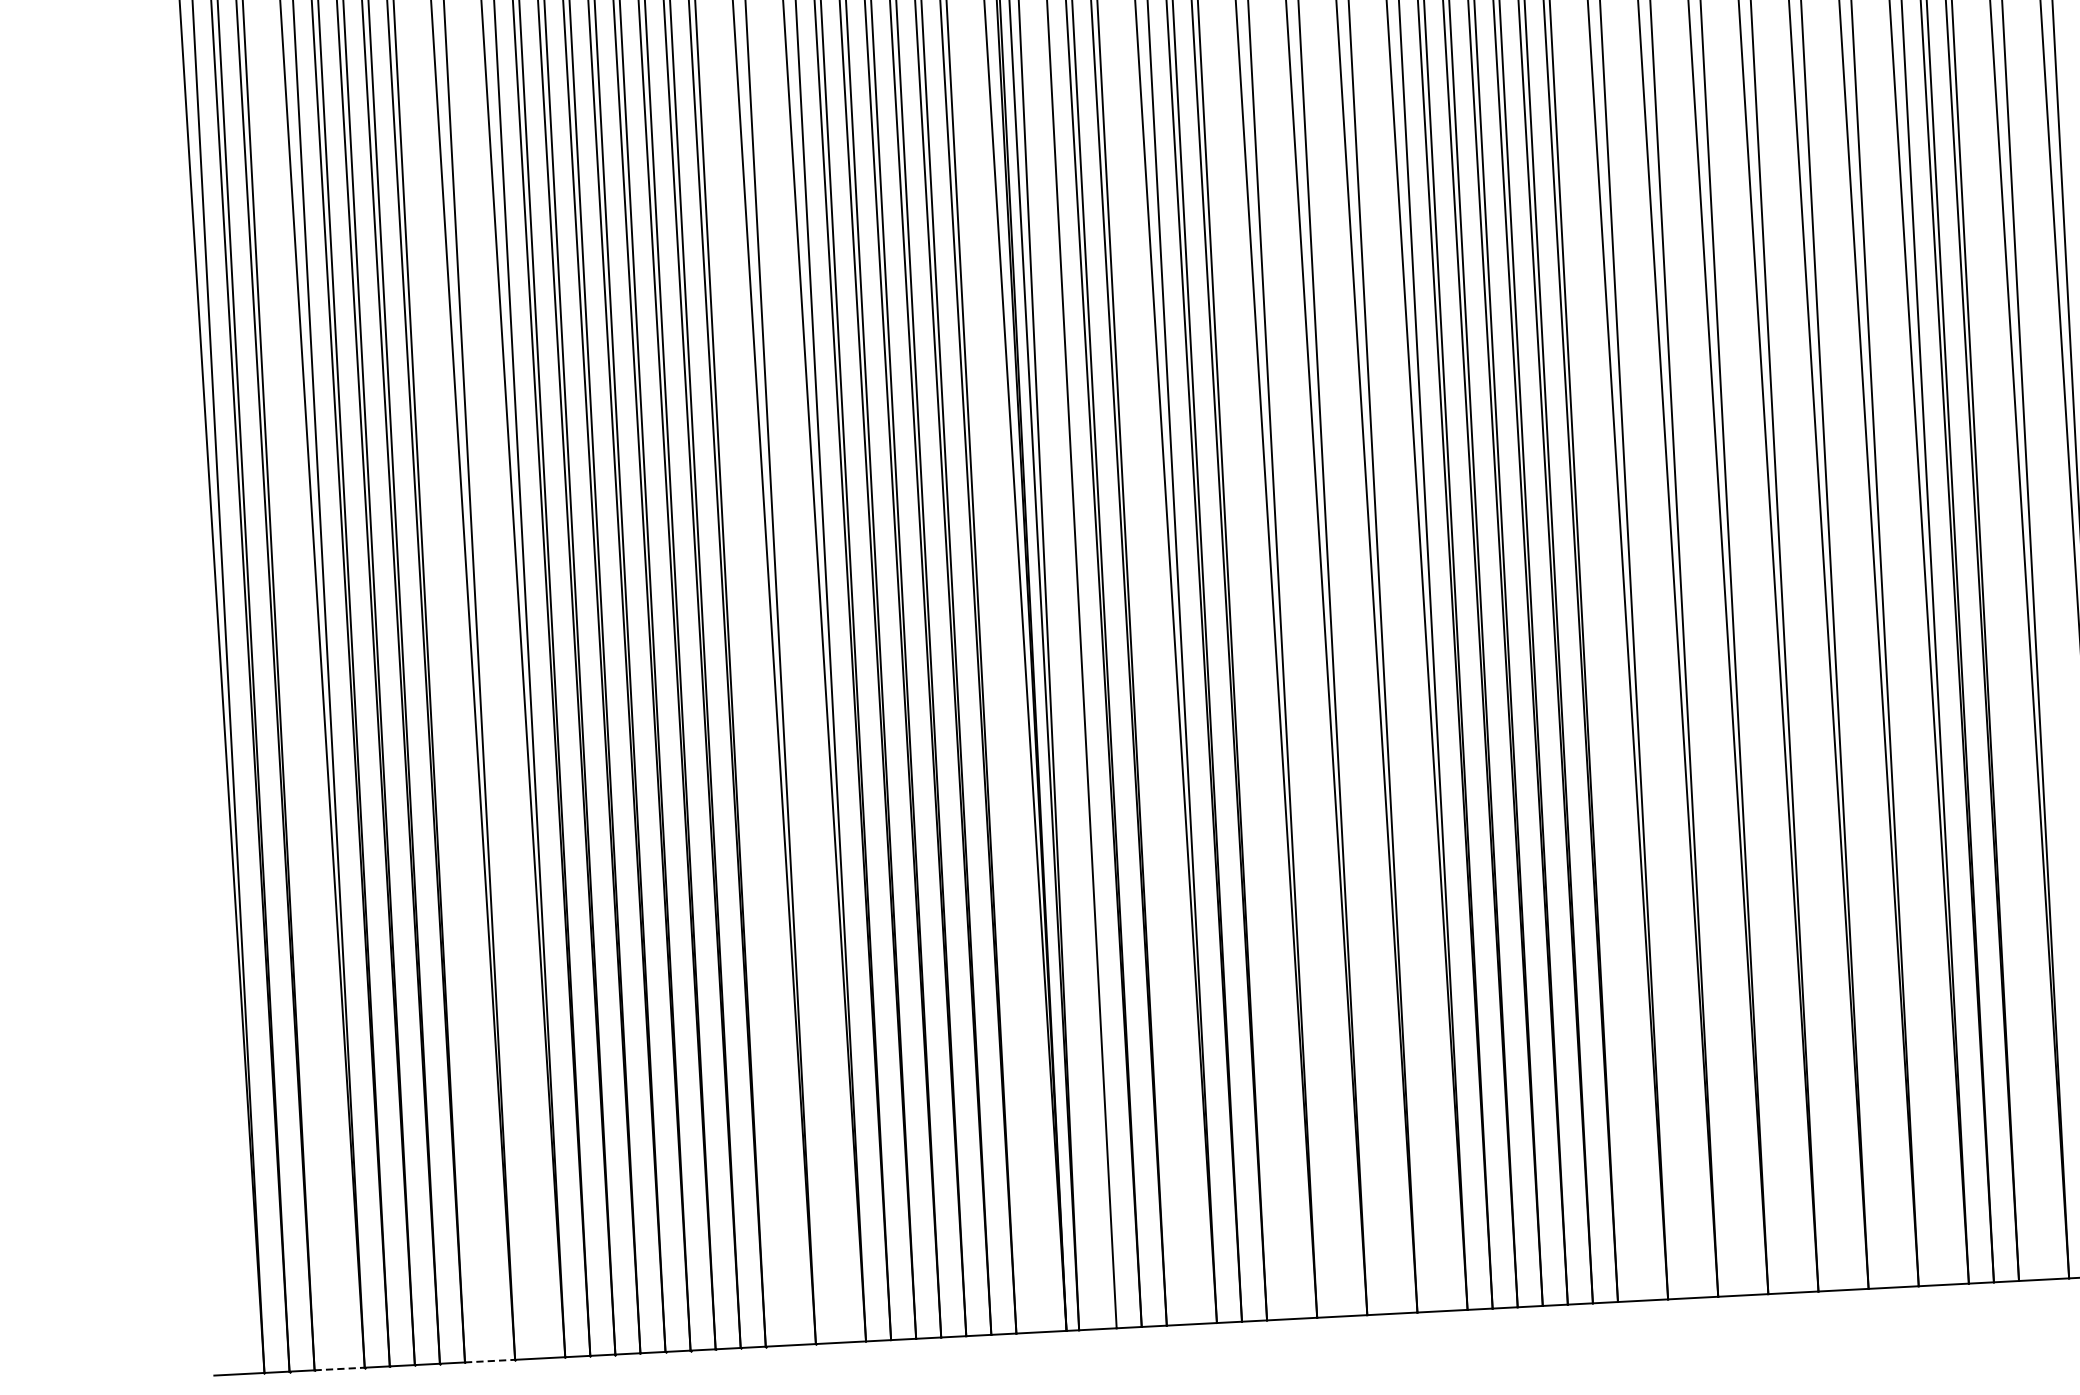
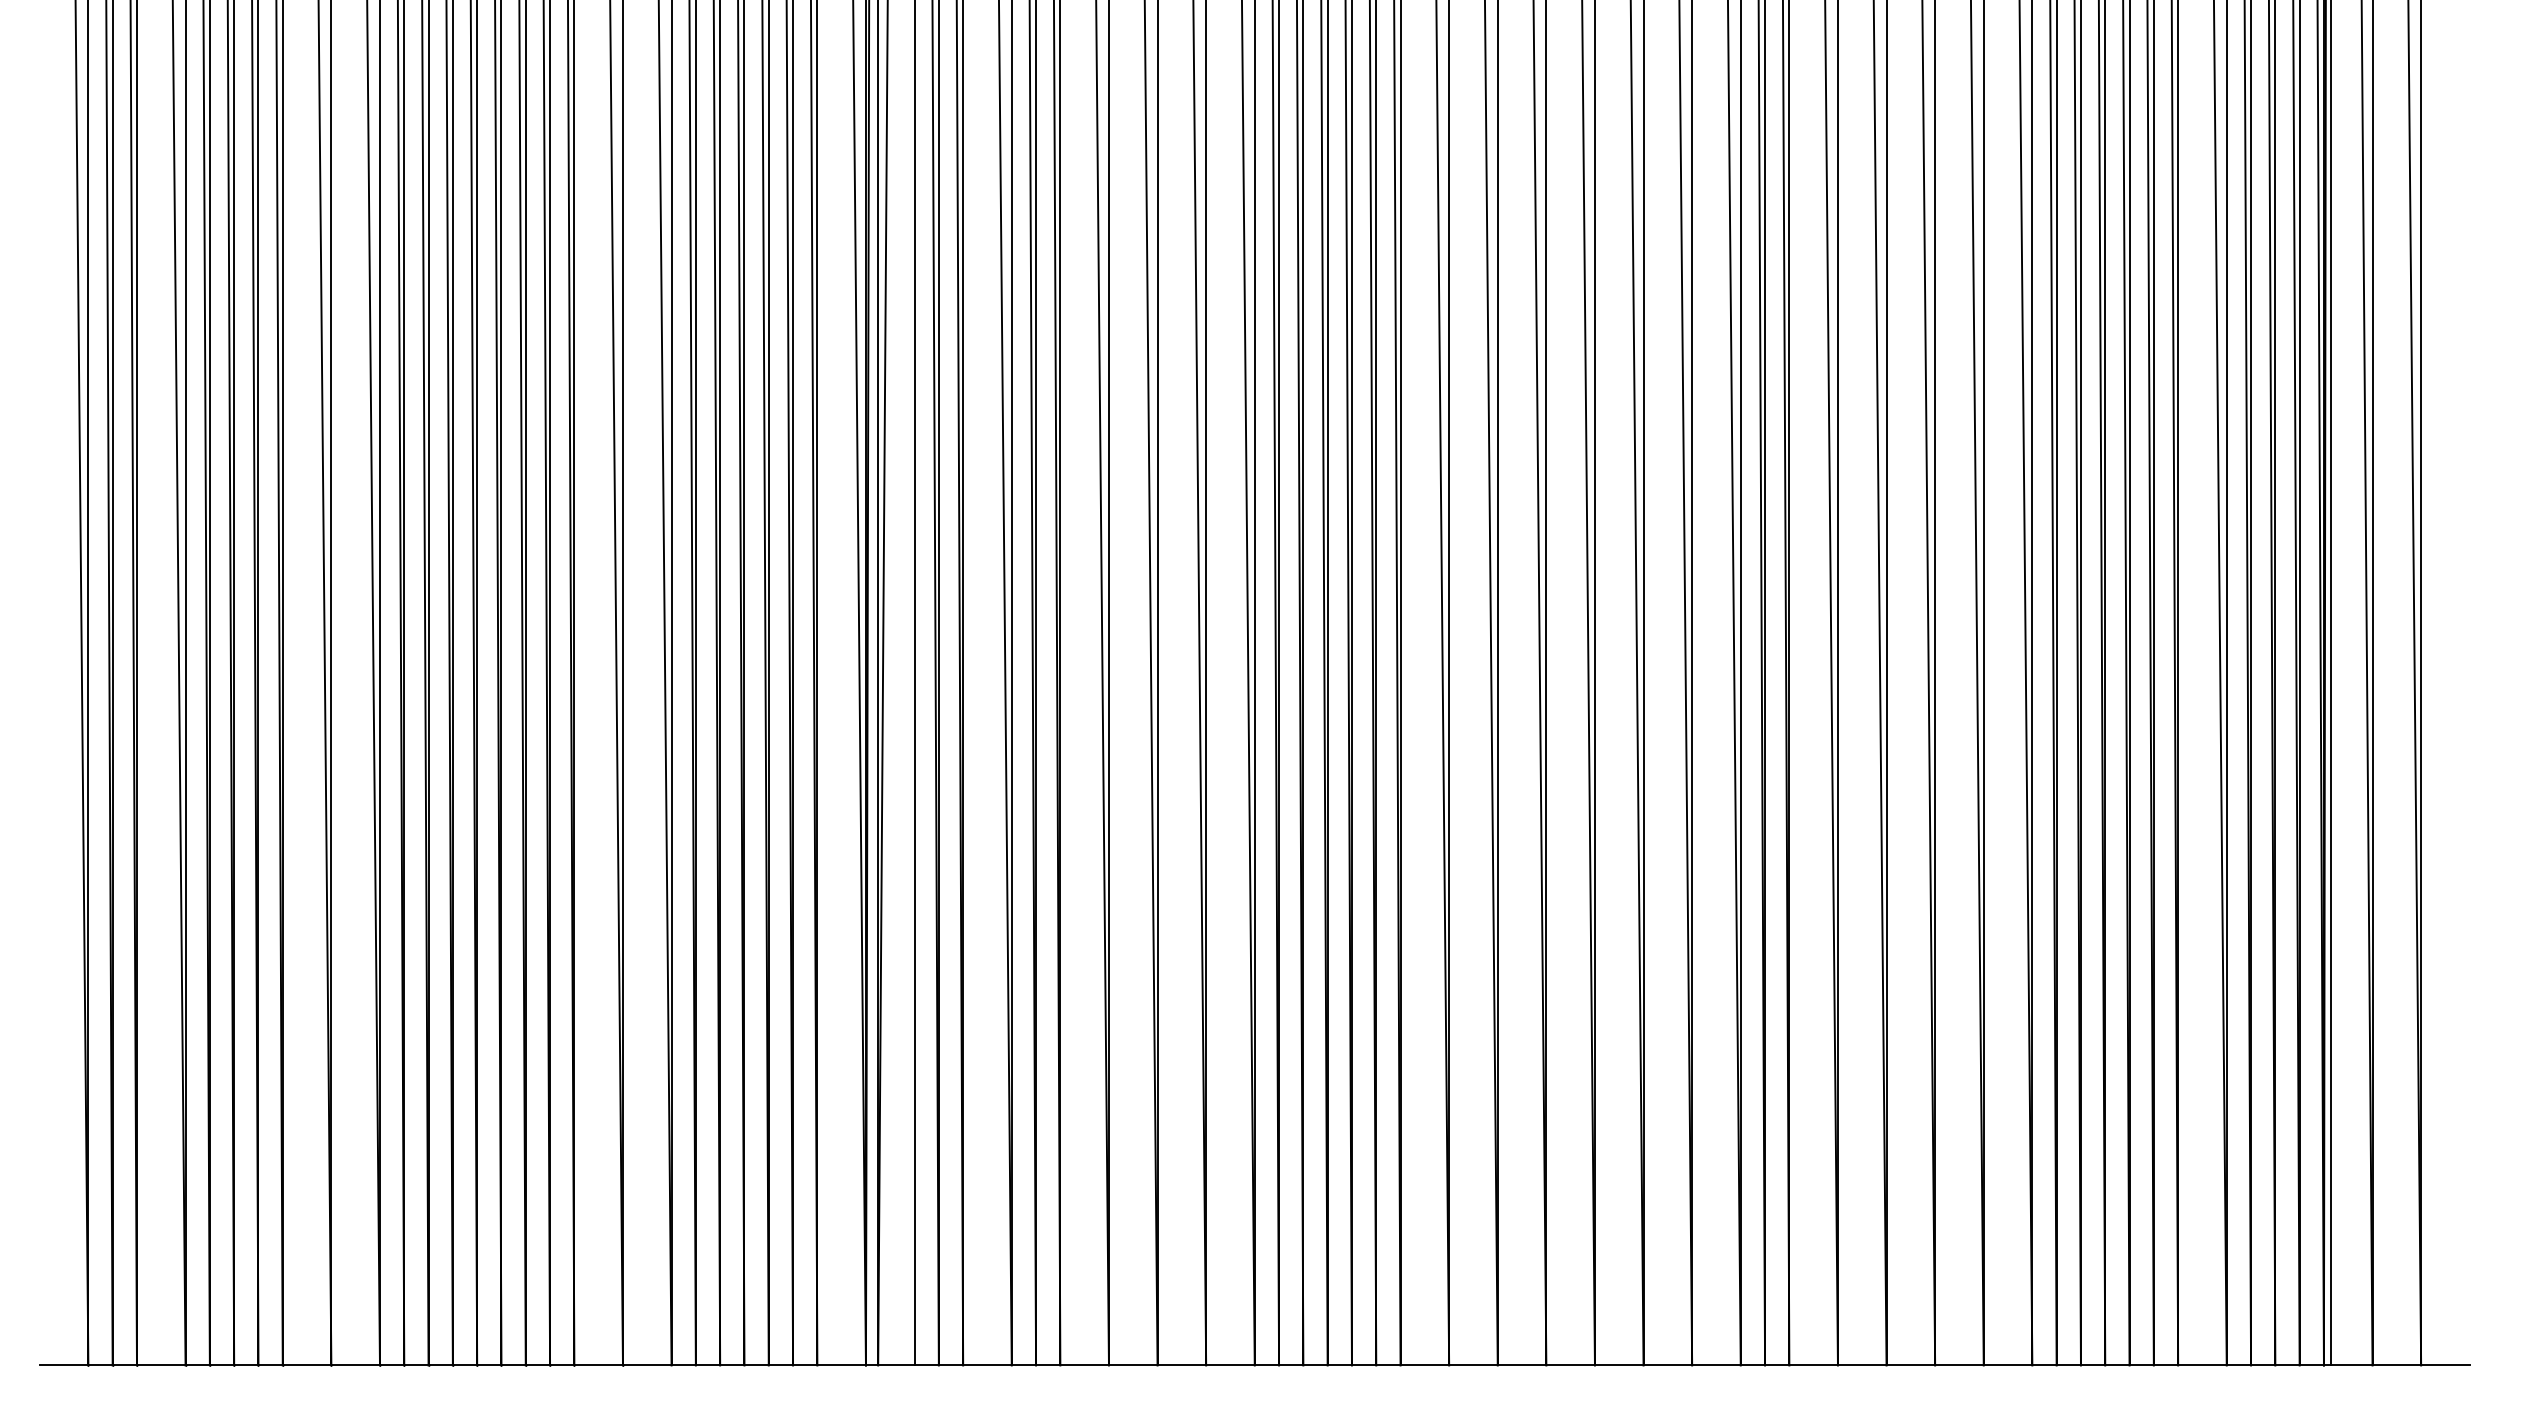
line: (490, 1361) -> (307, 1365), dashed -> solid
line: (339, 1369) -> (161, 1365), dashed -> solid

